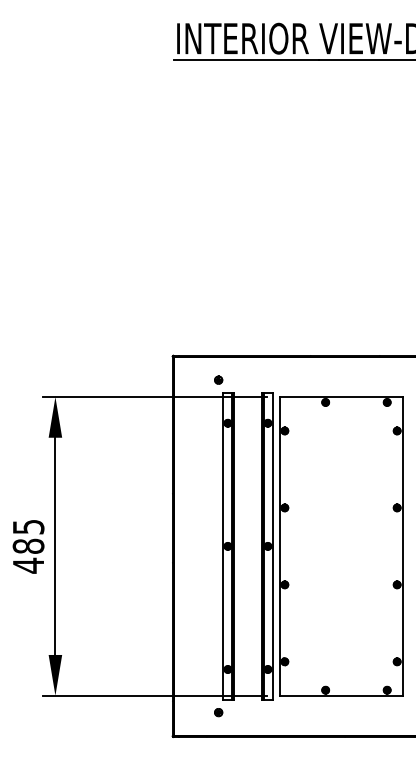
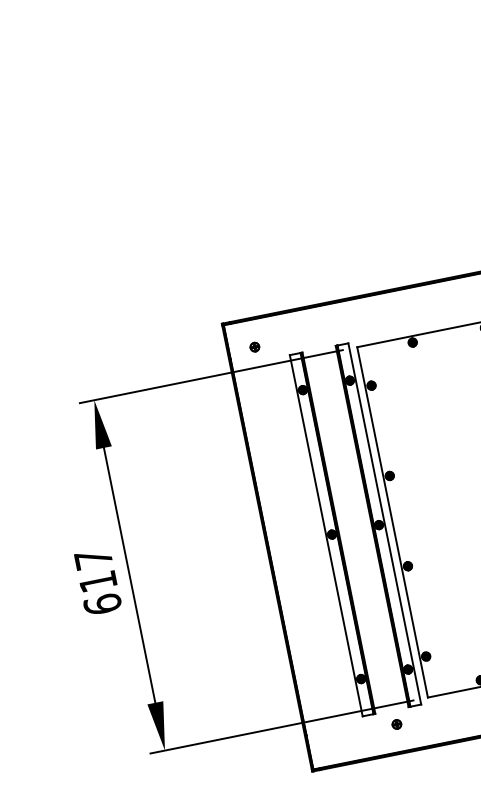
part: (218, 379) -> (254, 346), moved
text: (28, 546) -> (98, 581), 485 -> 617
part: (218, 712) -> (396, 724), moved

